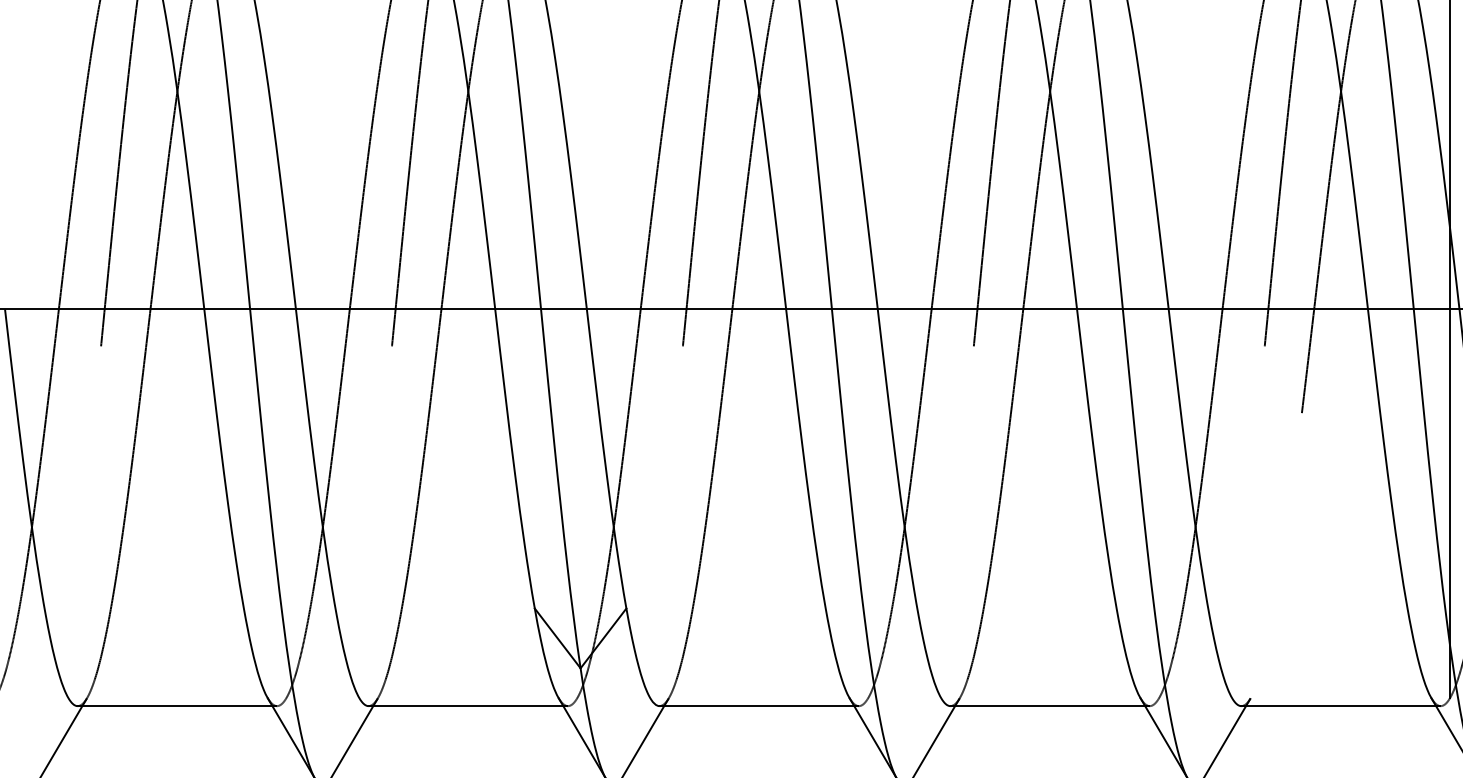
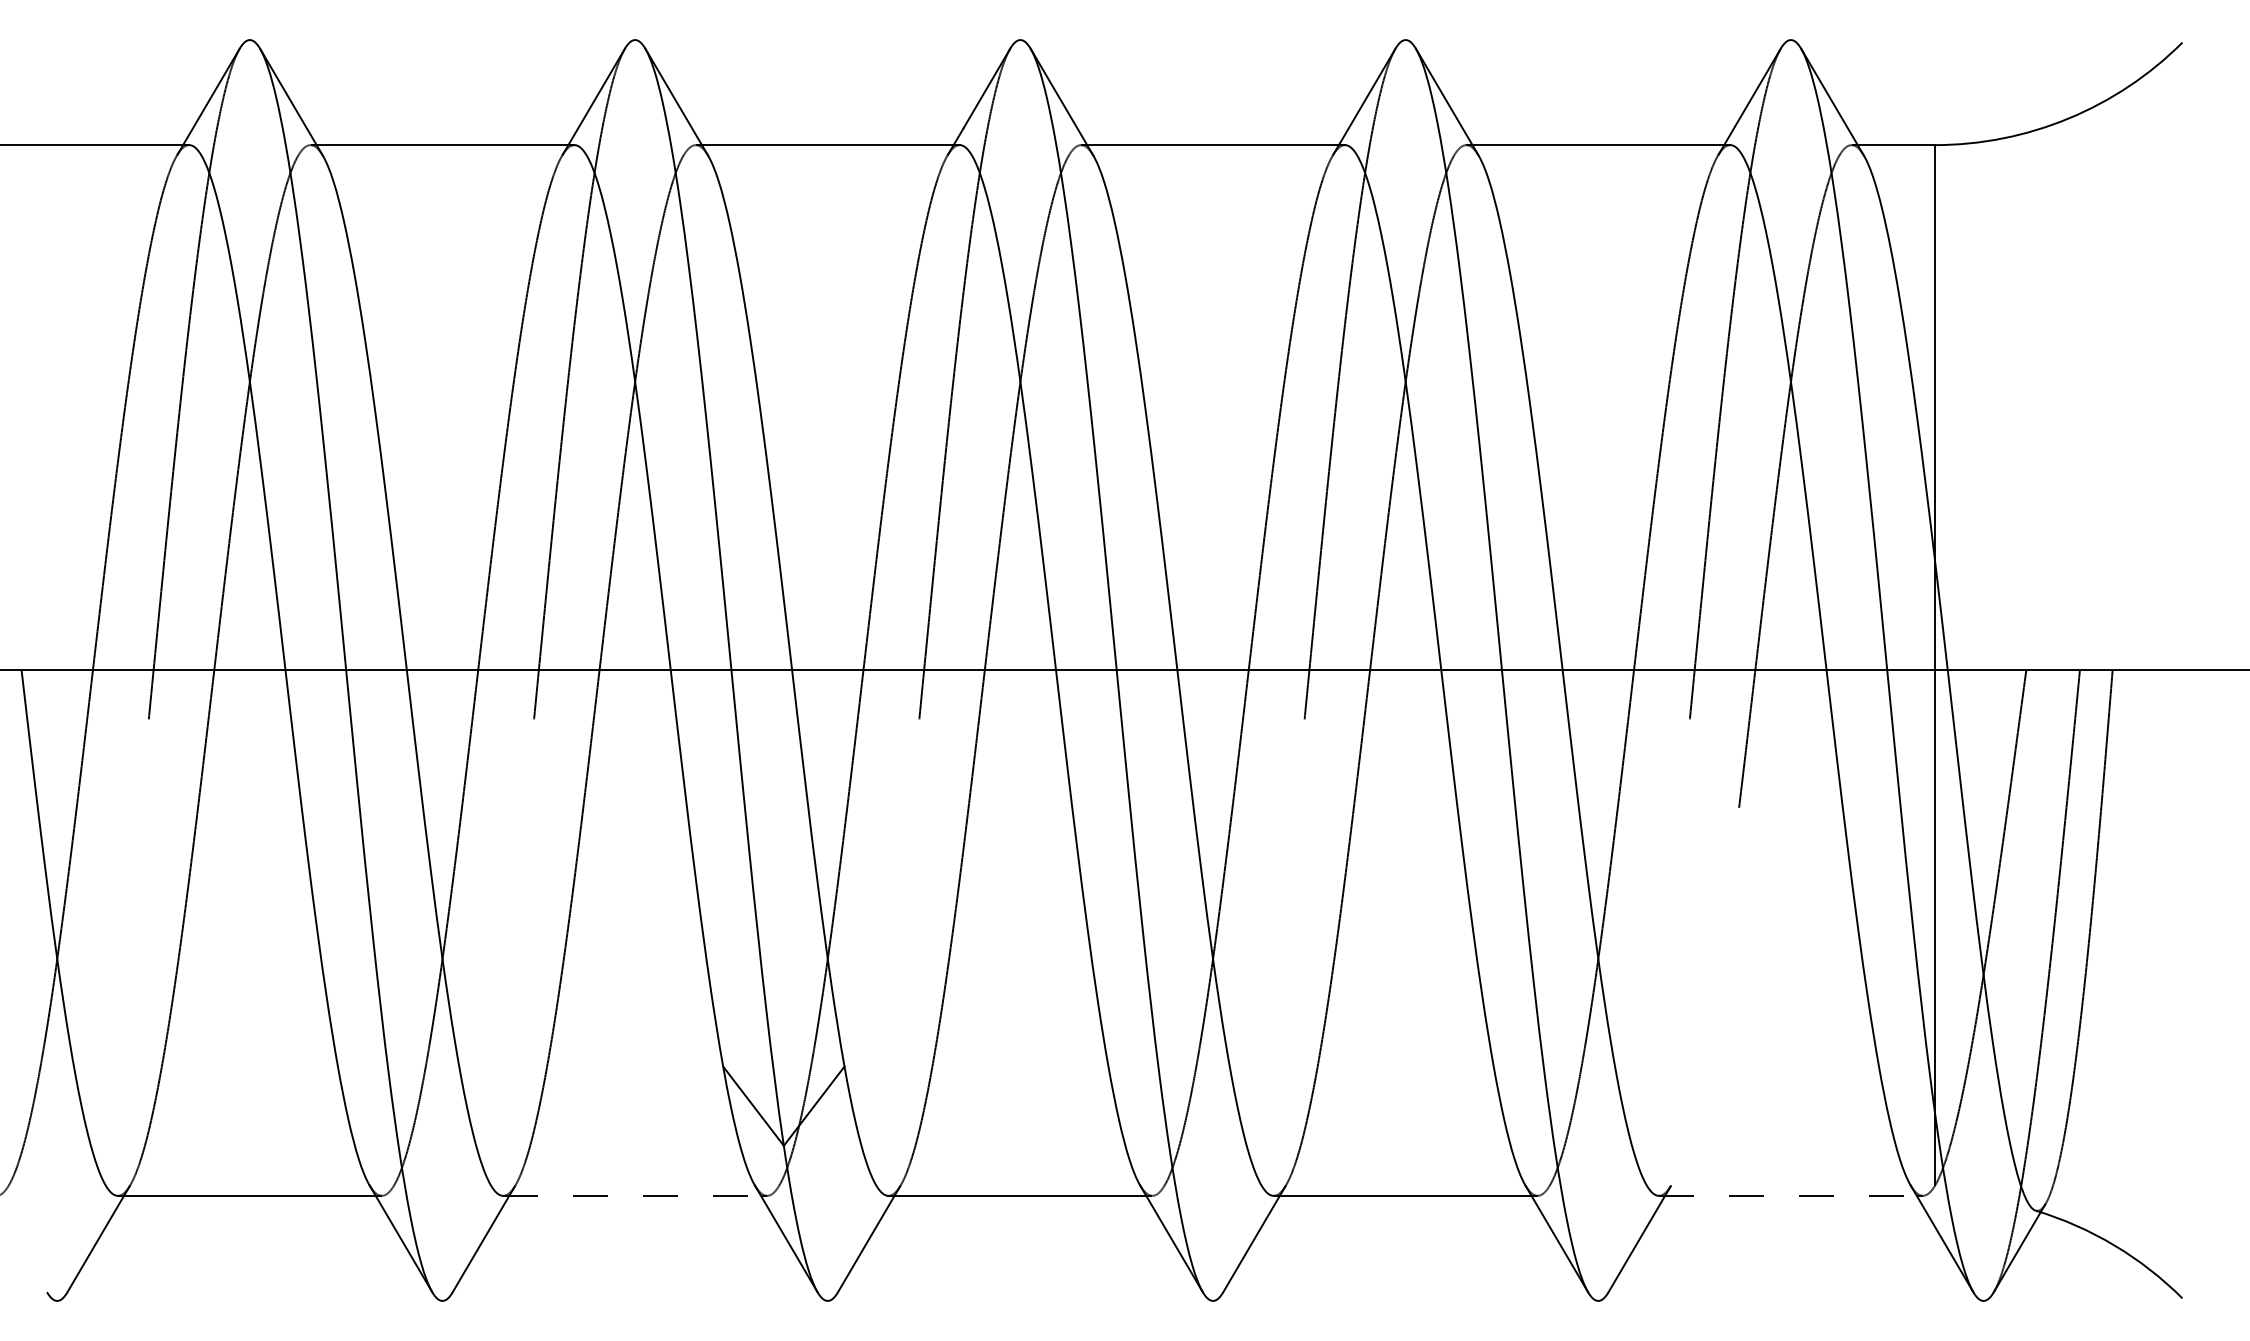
line: (466, 705) -> (632, 1195), solid -> dashed
line: (1338, 705) -> (1787, 1195), solid -> dashed

